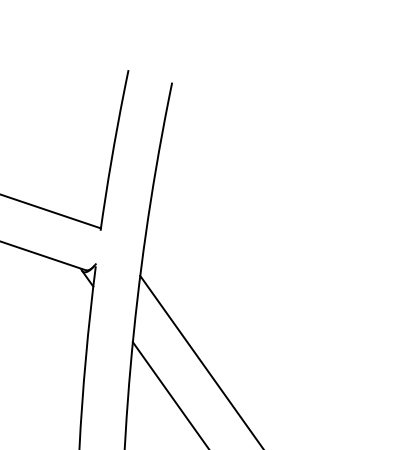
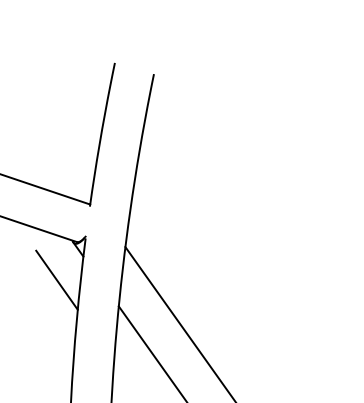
line: (63, 312) -> (56, 279), added

